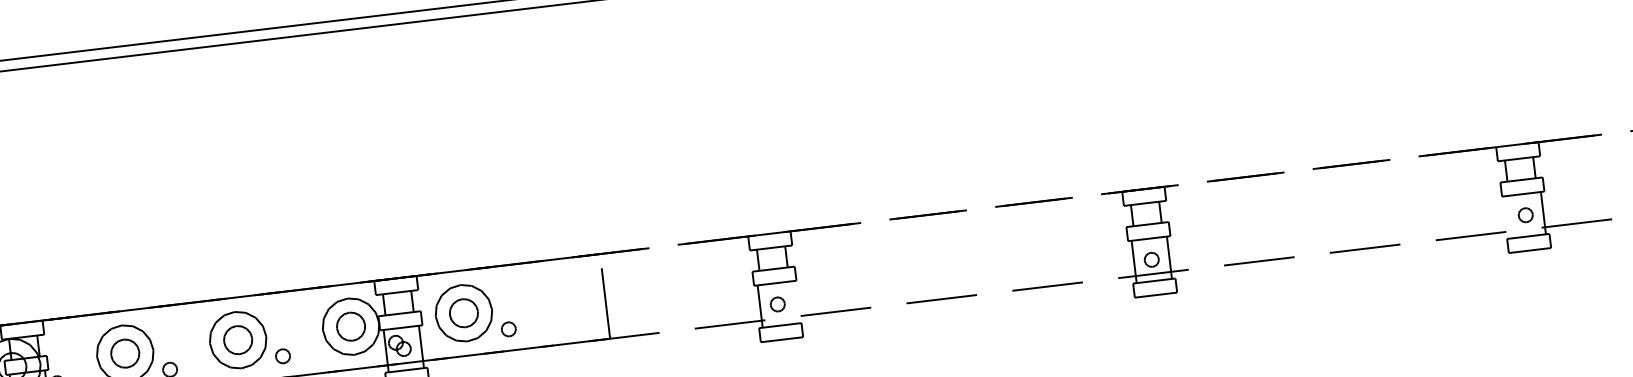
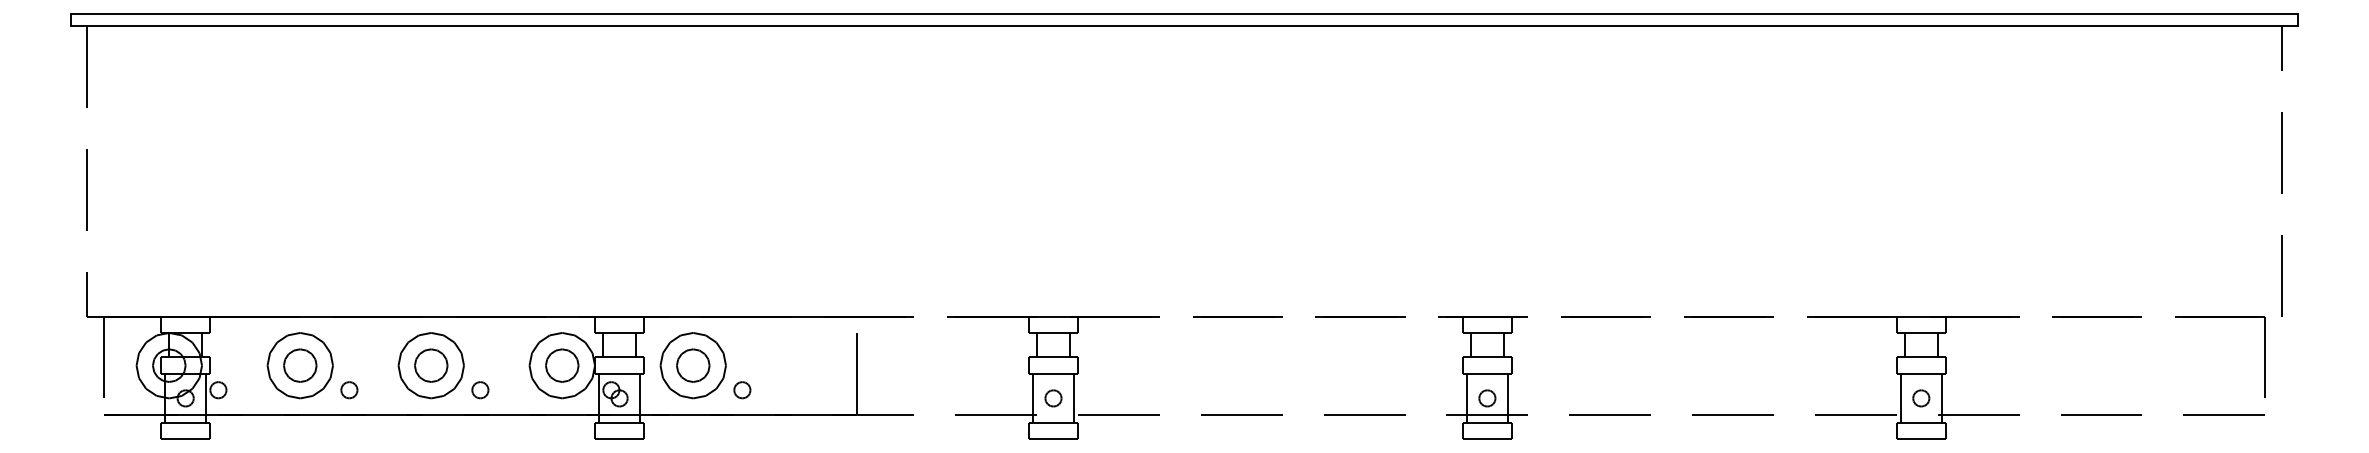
line: (1507, 216) -> (1900, 397), added
line: (794, 301) -> (1073, 397), added

